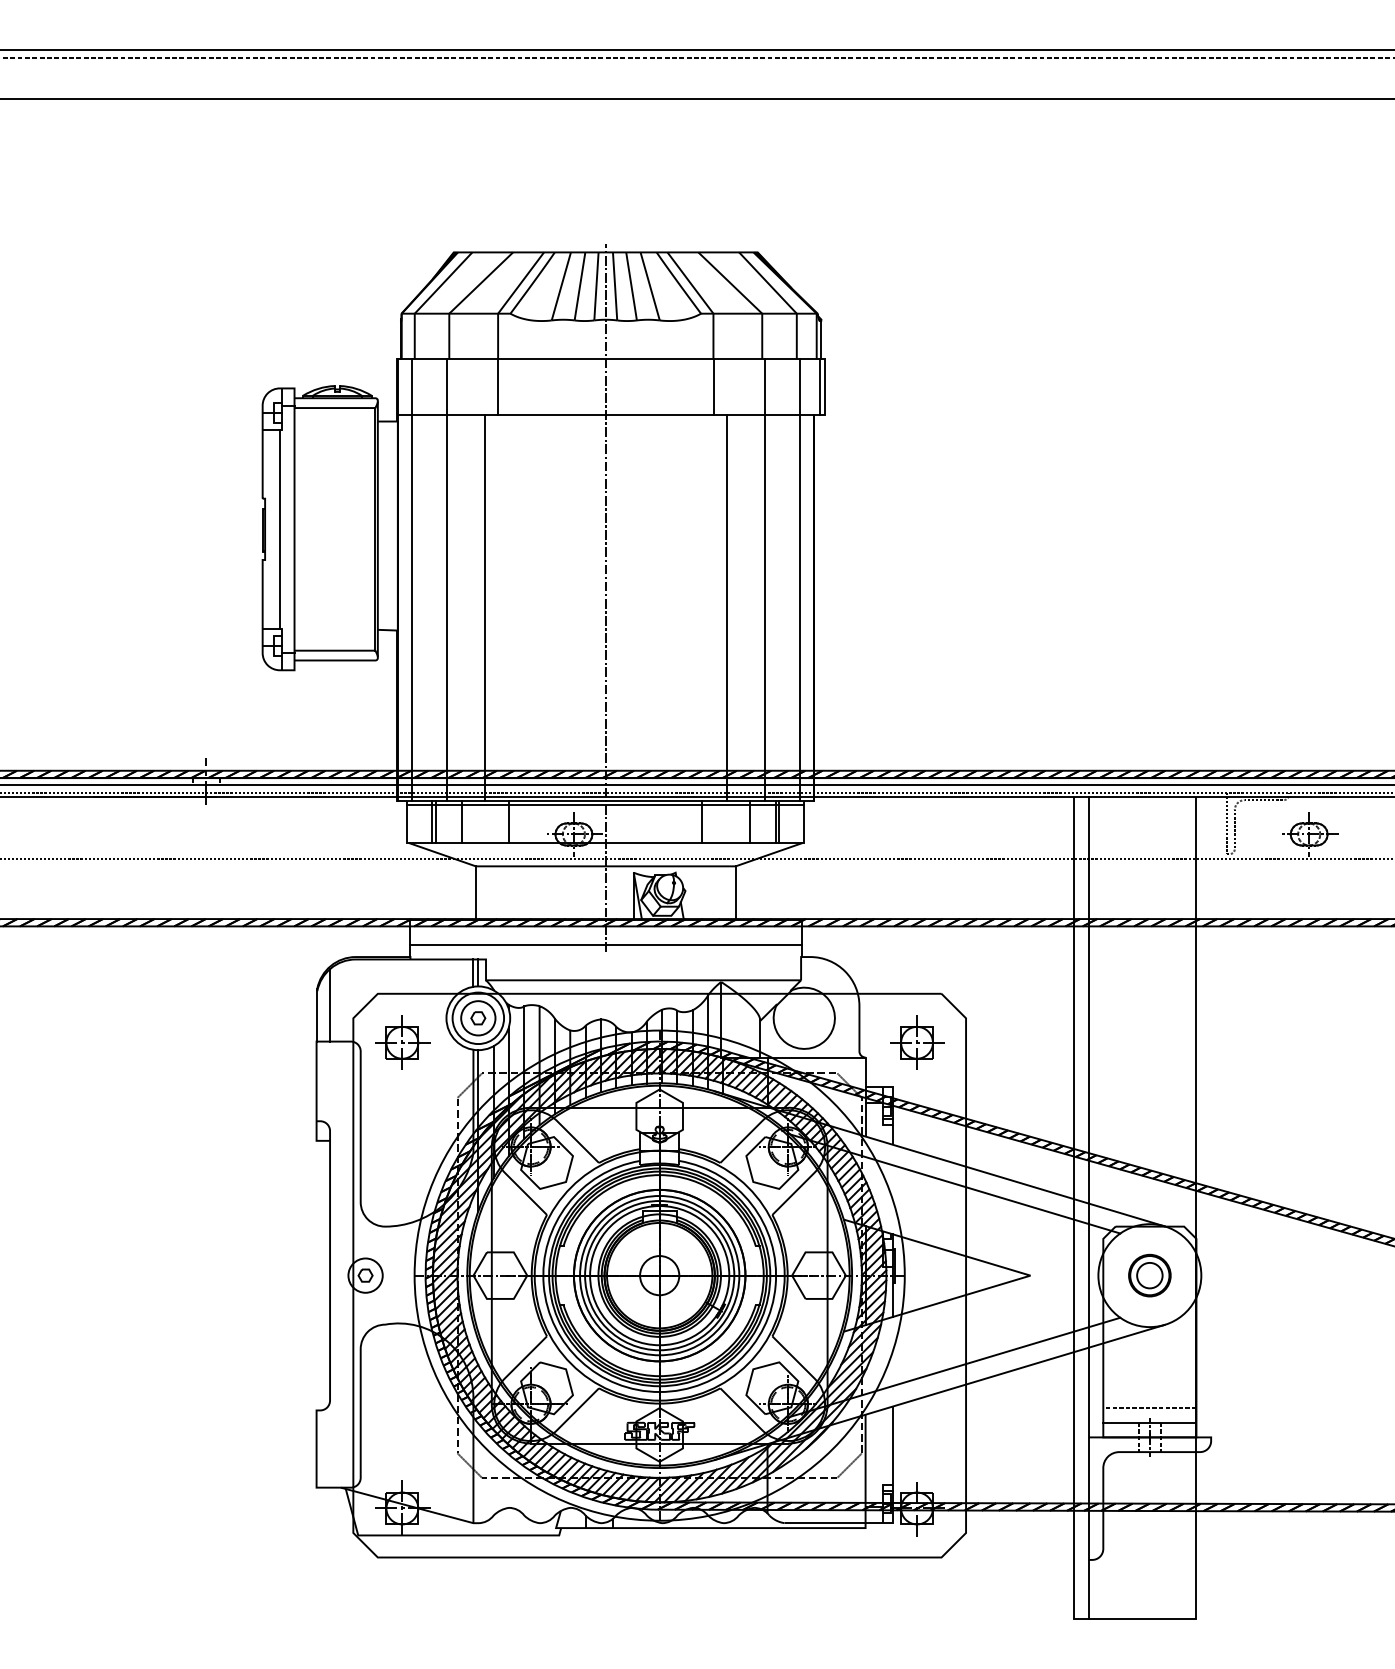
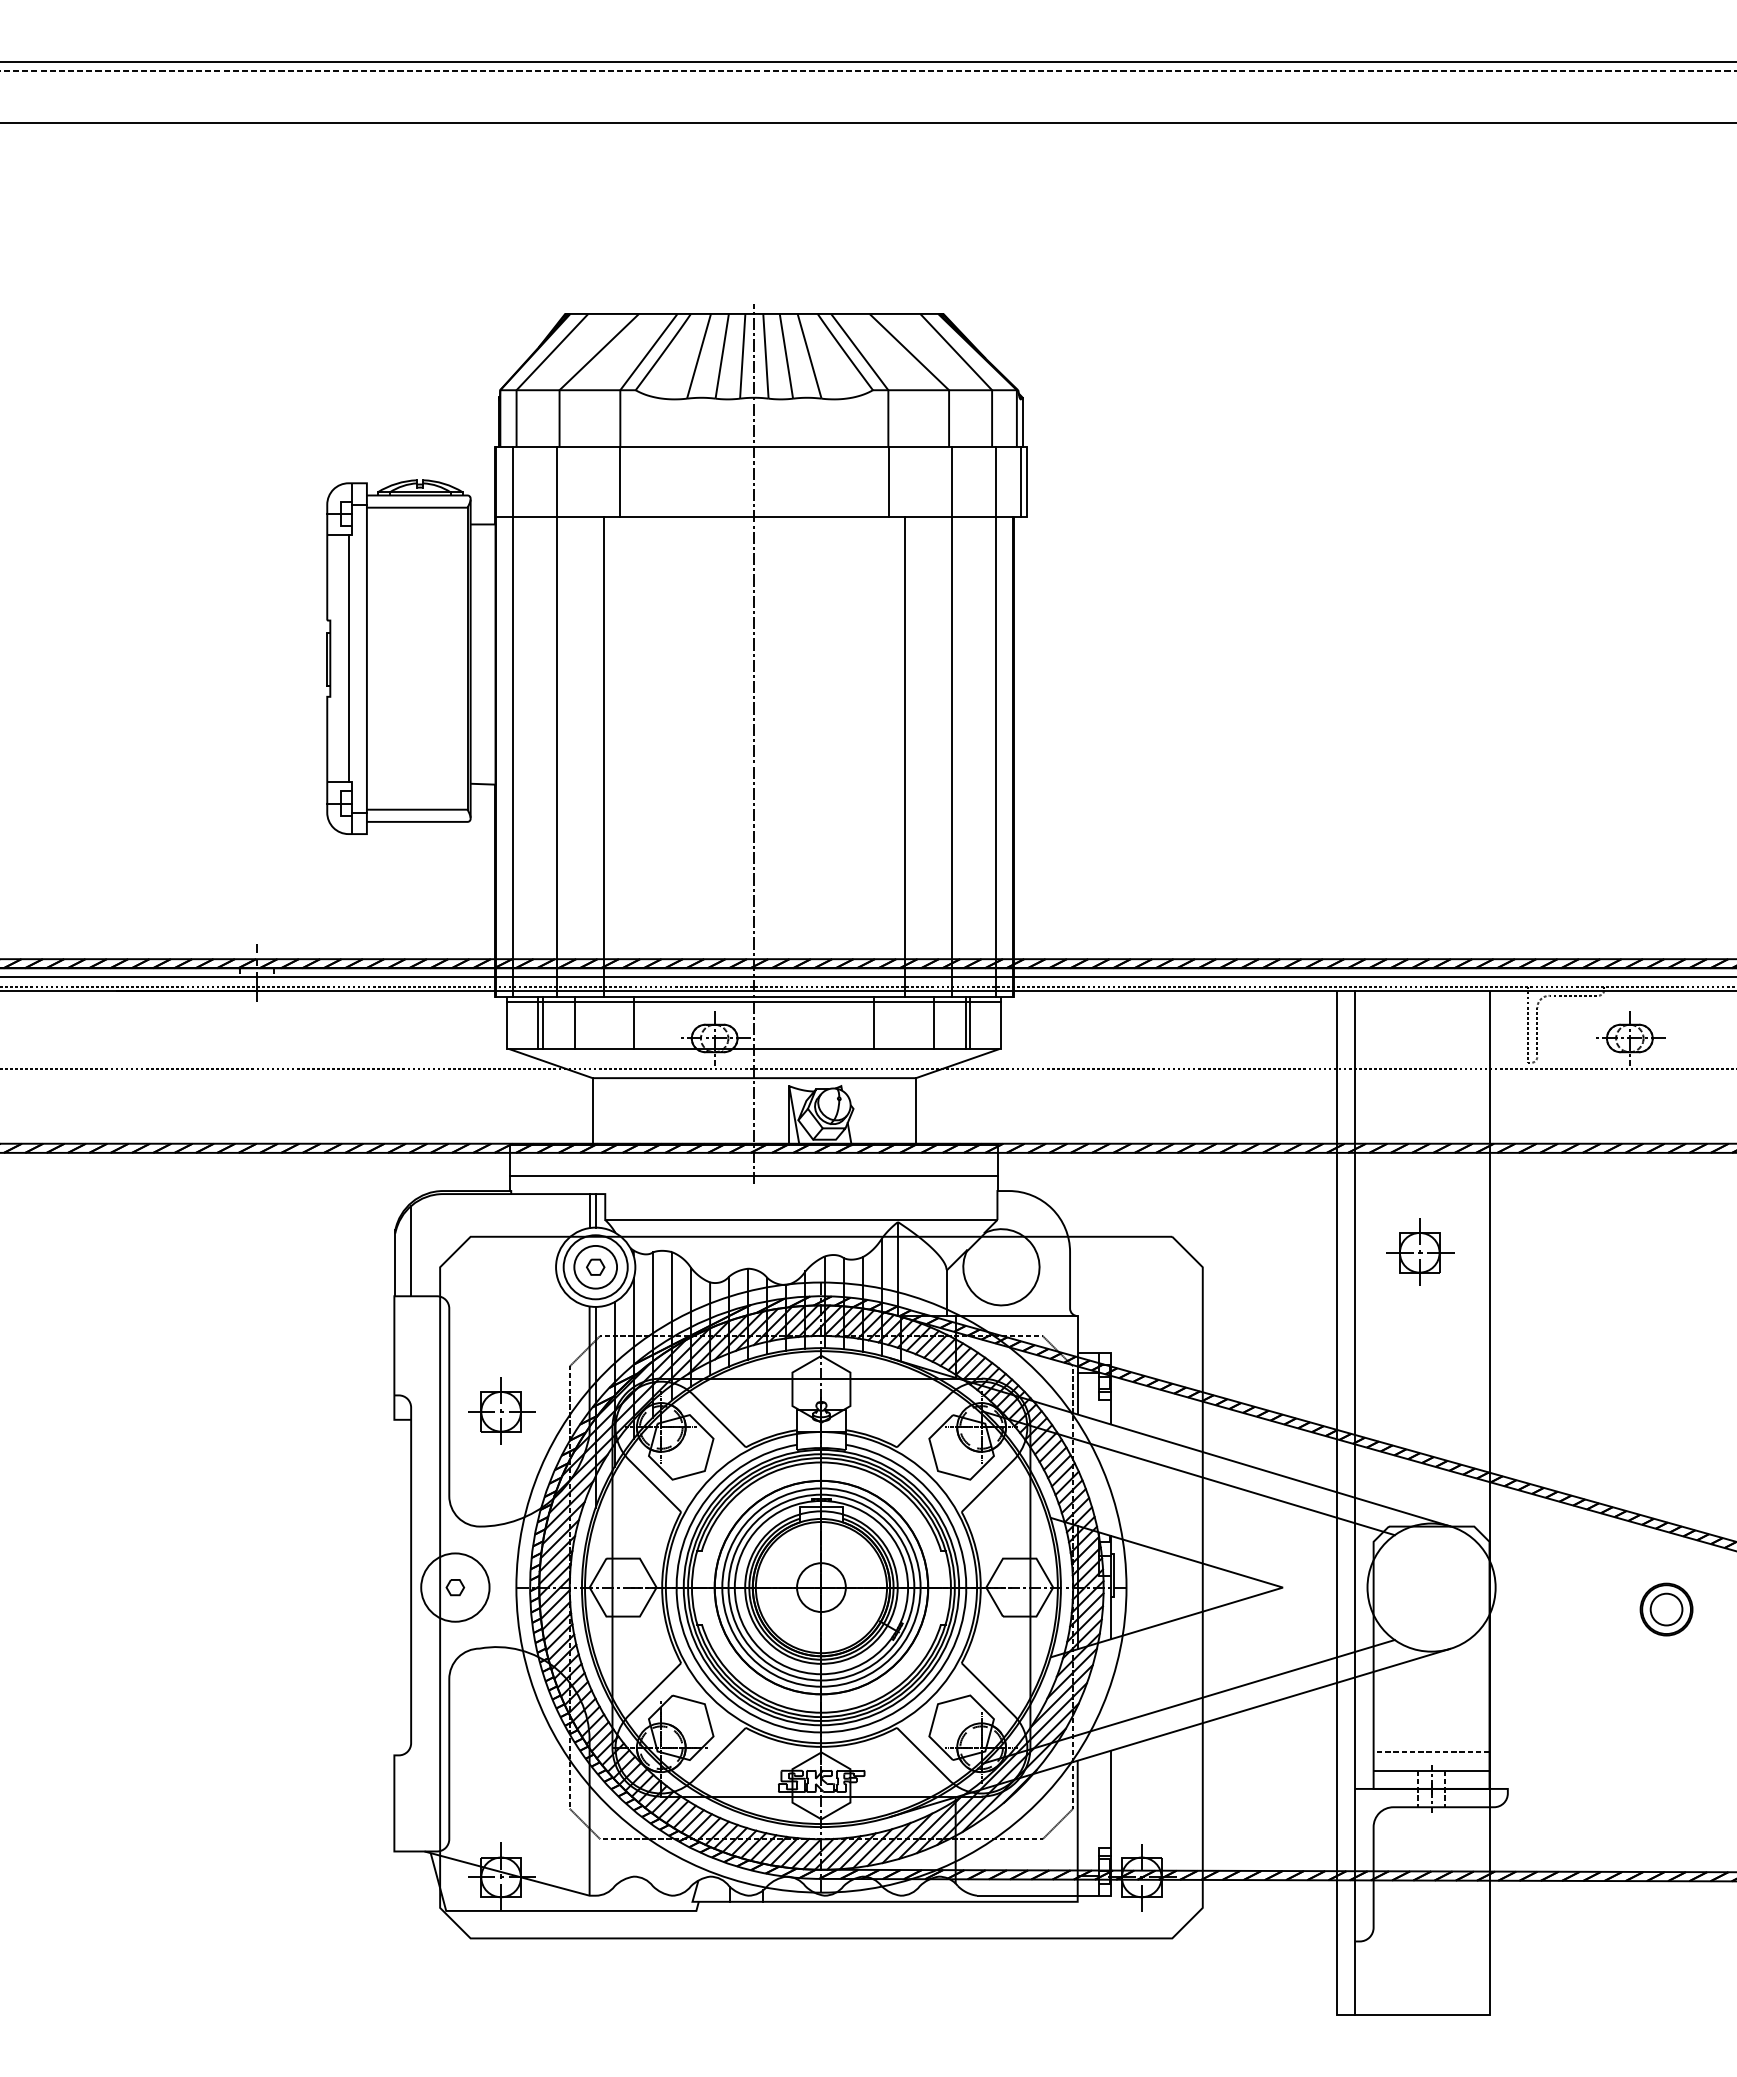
part: (402, 1041) -> (501, 1410), moved
part: (917, 1041) -> (1420, 1251), moved
circle: (365, 1275) -> (455, 1587), size x1.6
part: (1149, 1275) -> (1666, 1609), moved

